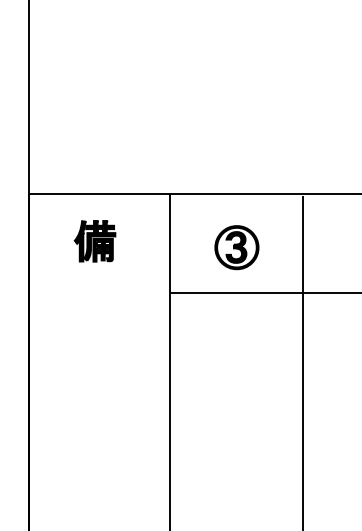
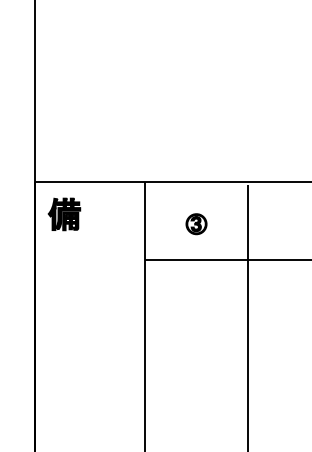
part: (95, 241) -> (64, 214), moved
part: (236, 246) -> (196, 223), size x0.6

